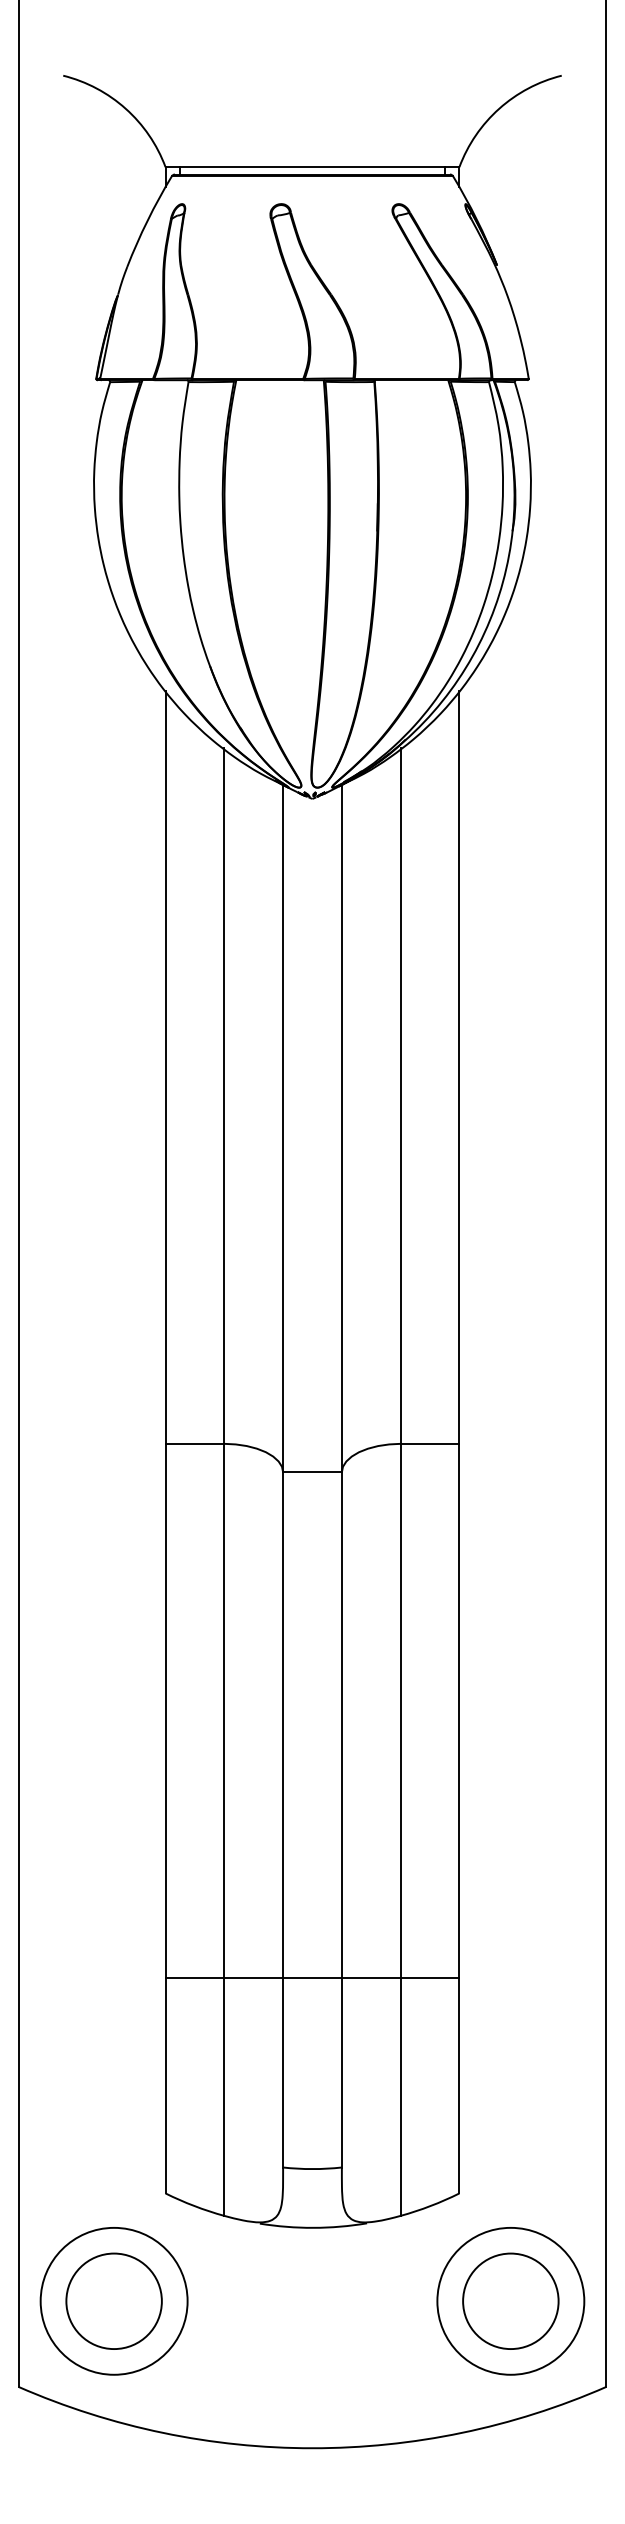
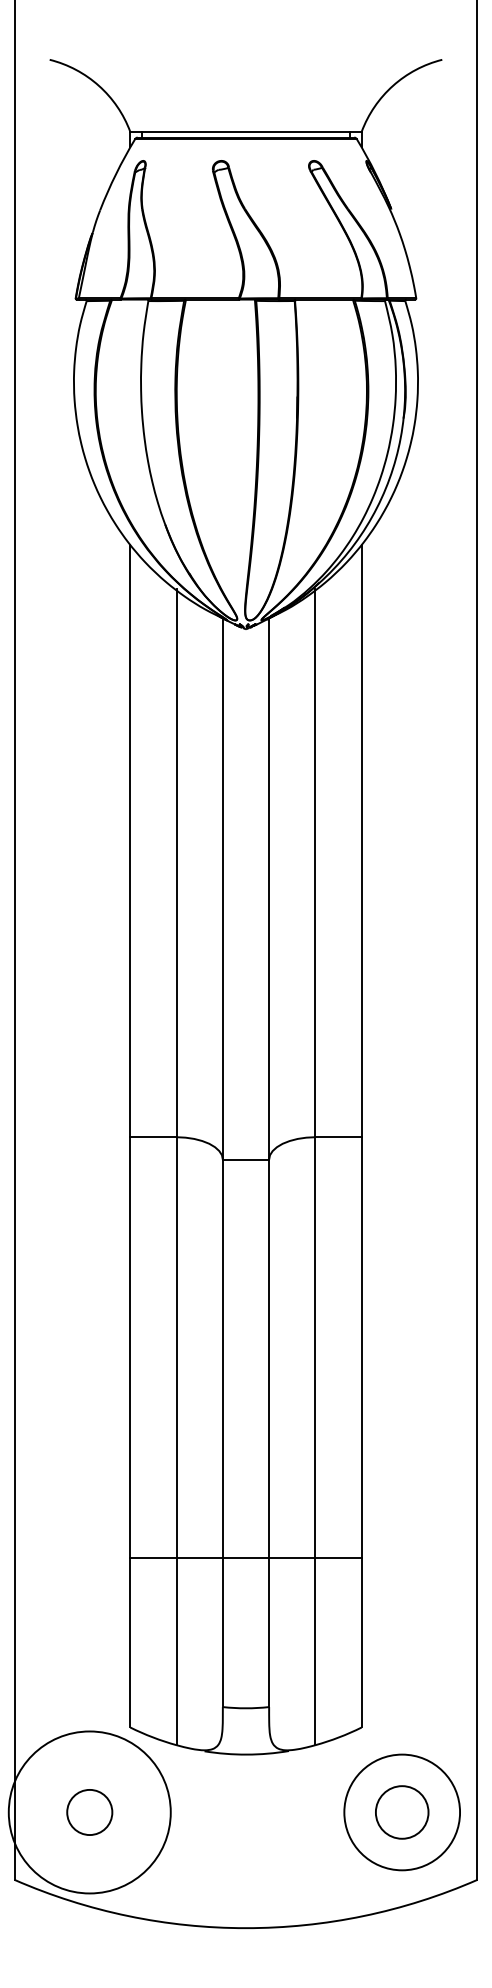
circle: (113, 2300) -> (89, 1811), size x1.4
circle: (113, 2301) -> (89, 1812), size x0.6
circle: (510, 2301) -> (401, 1812), size x0.7

